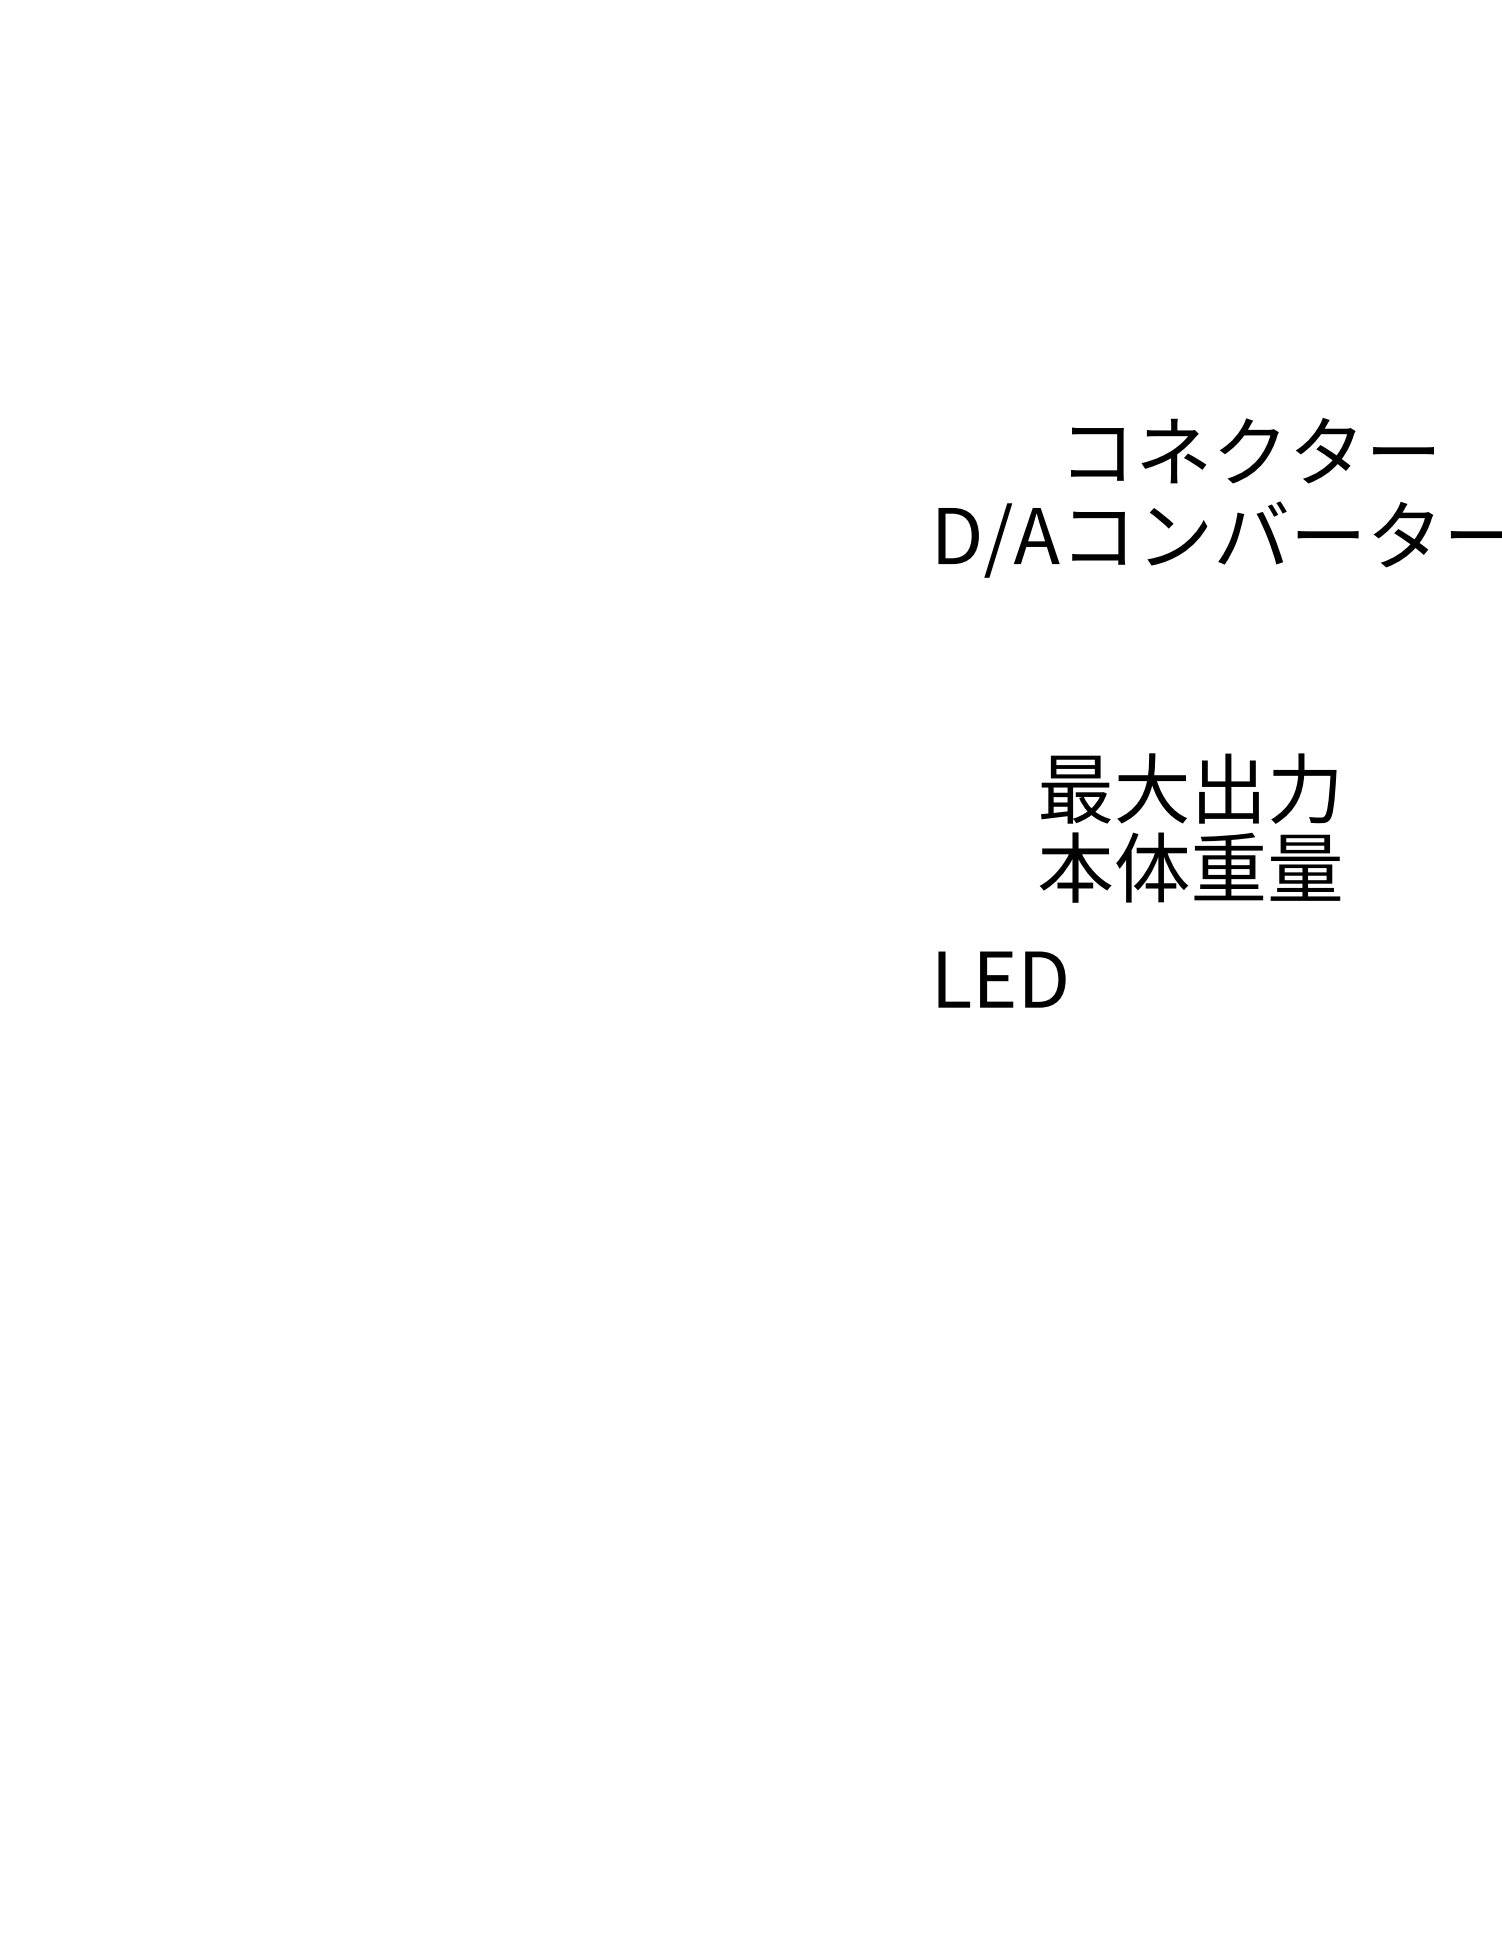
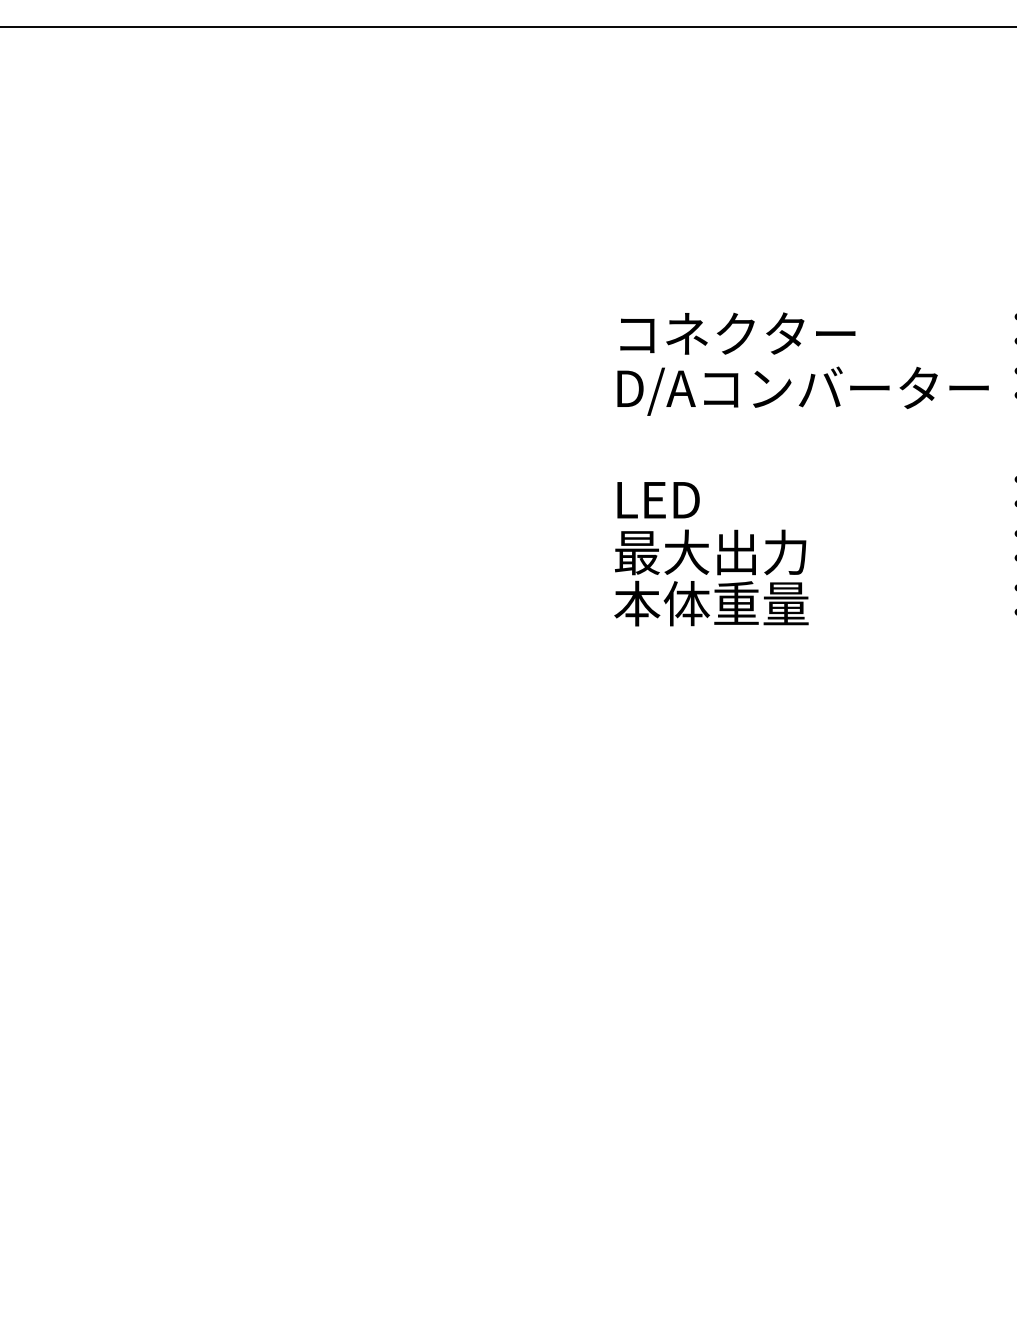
text: (1251, 450) -> (737, 333), moved
text: (1190, 827) -> (711, 577), moved
text: (1001, 980) -> (658, 500), moved

